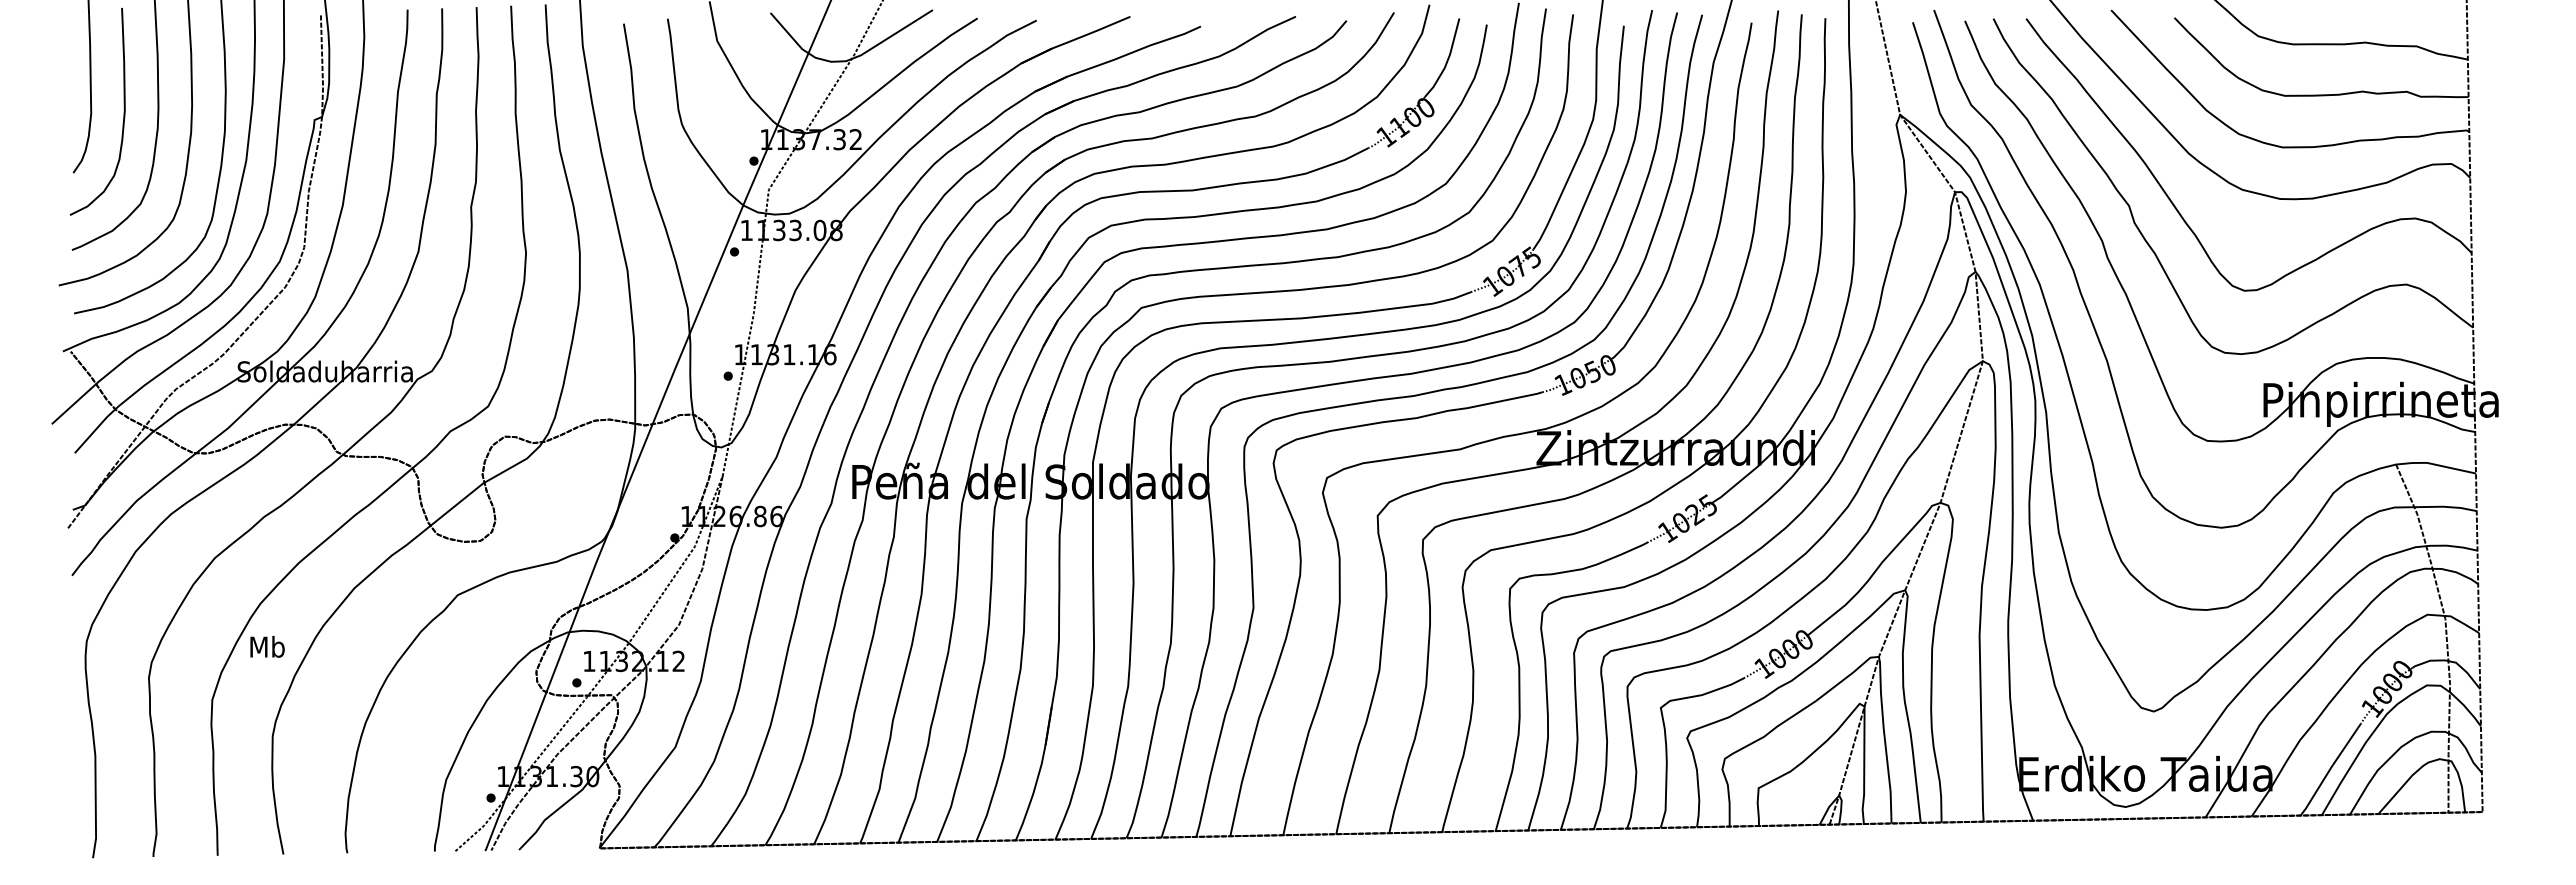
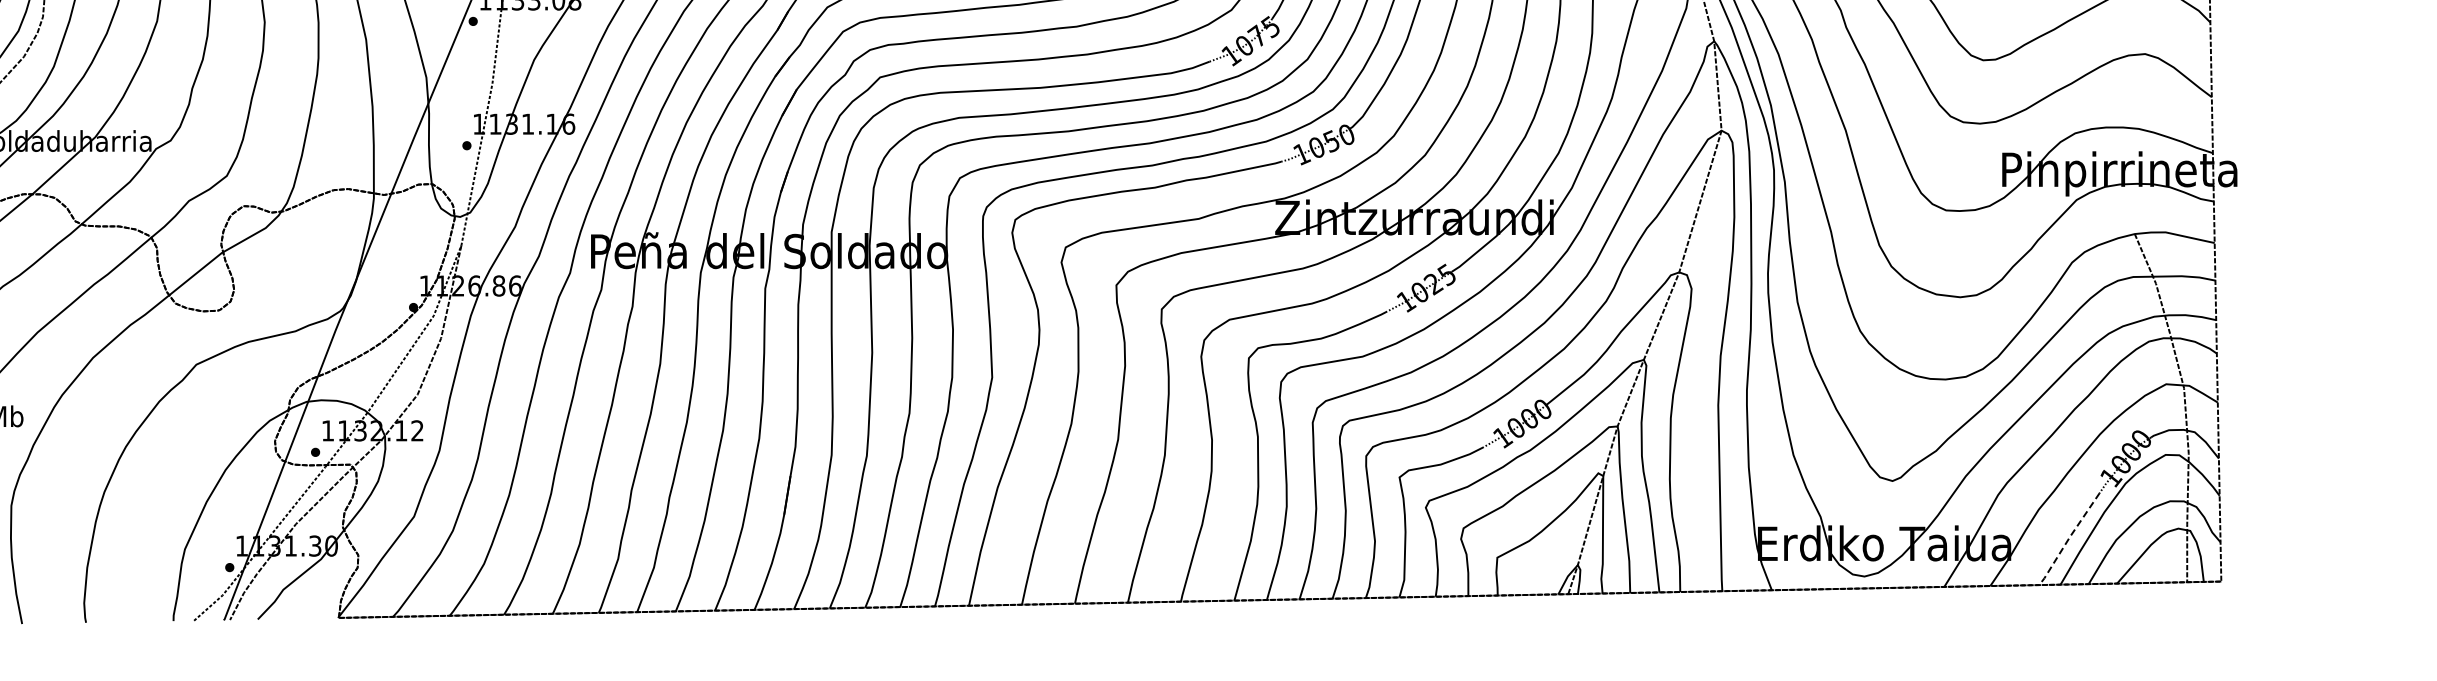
line: (2330, 769) -> (2069, 539), solid -> dashed

